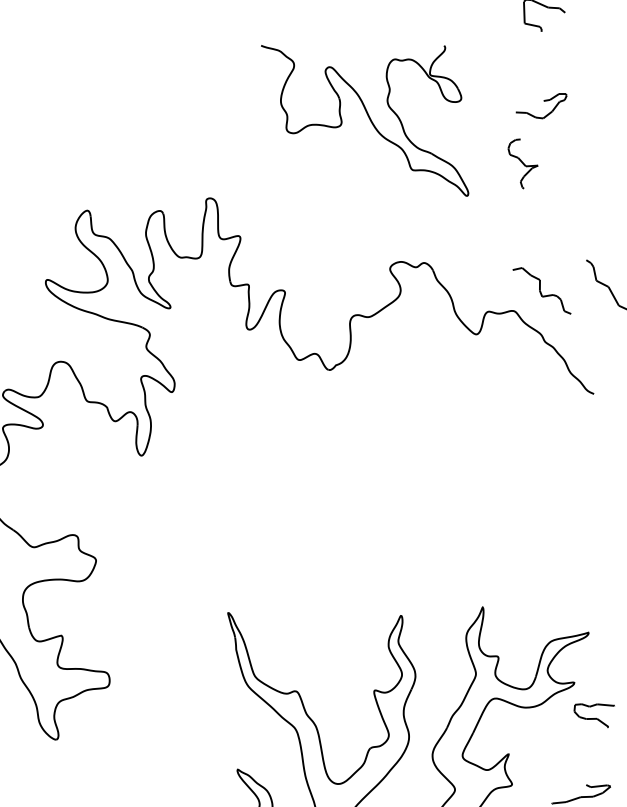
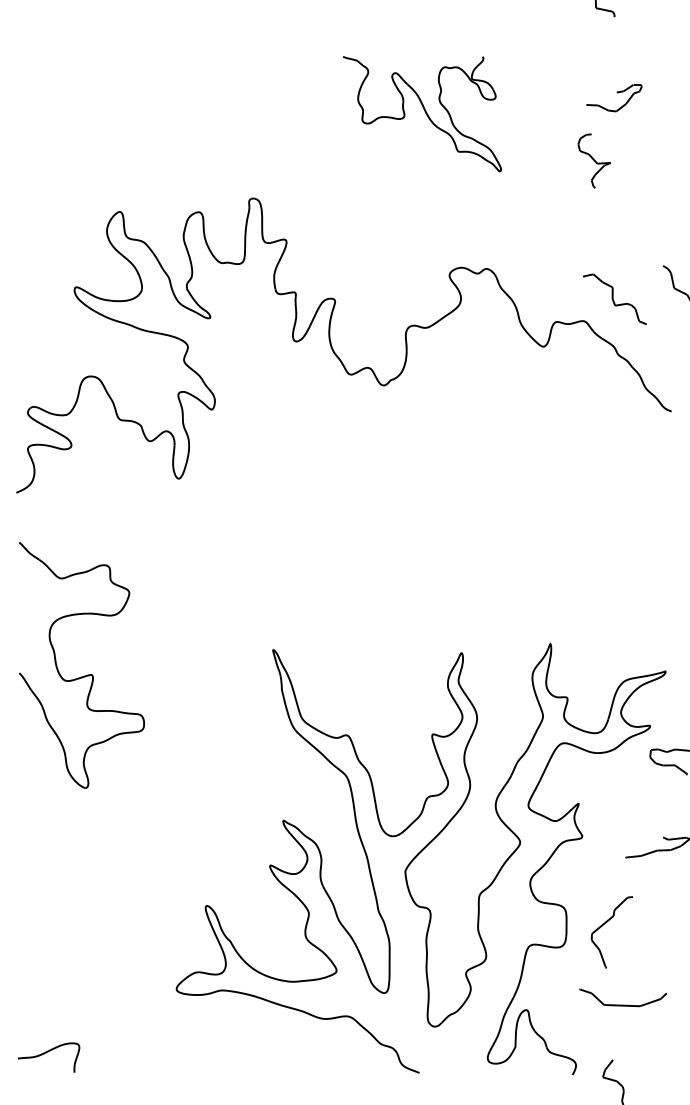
part: (365, 120) -> (422, 113), size x0.7

